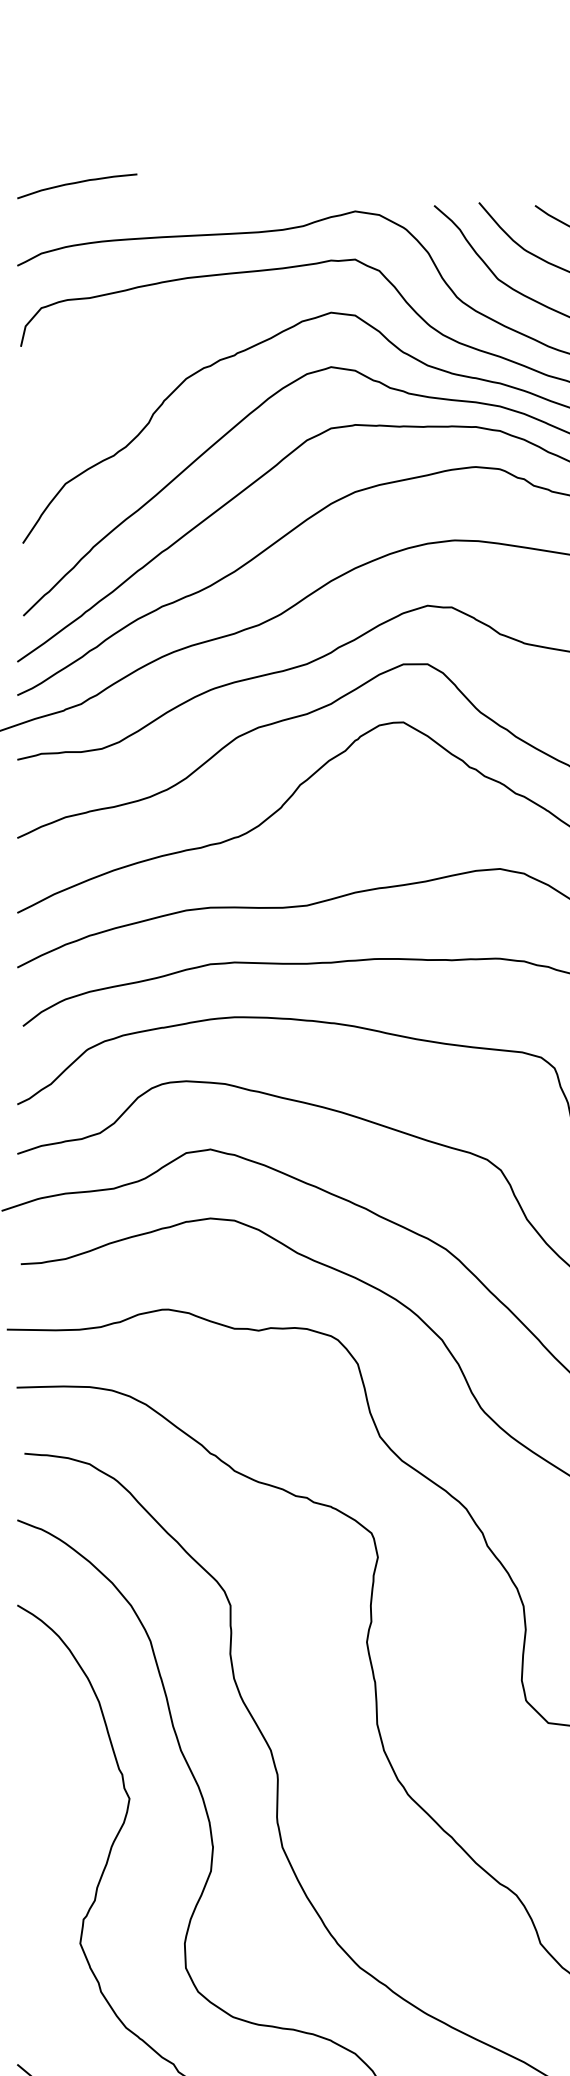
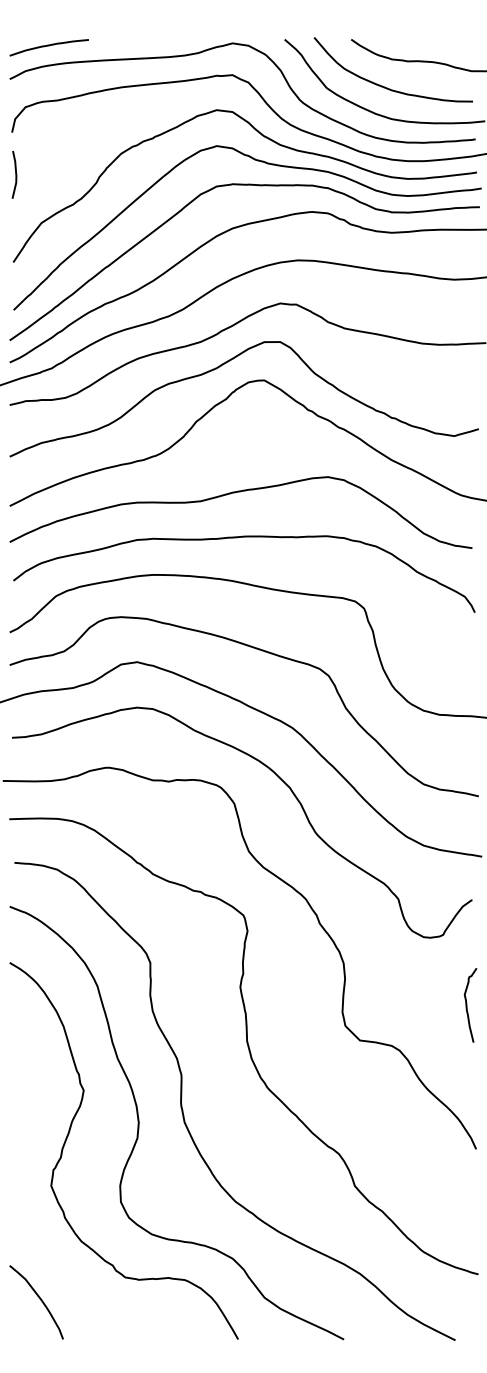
curve: (76, 184) -> (48, 46), moved
line: (26, 410) -> (15, 174), added

